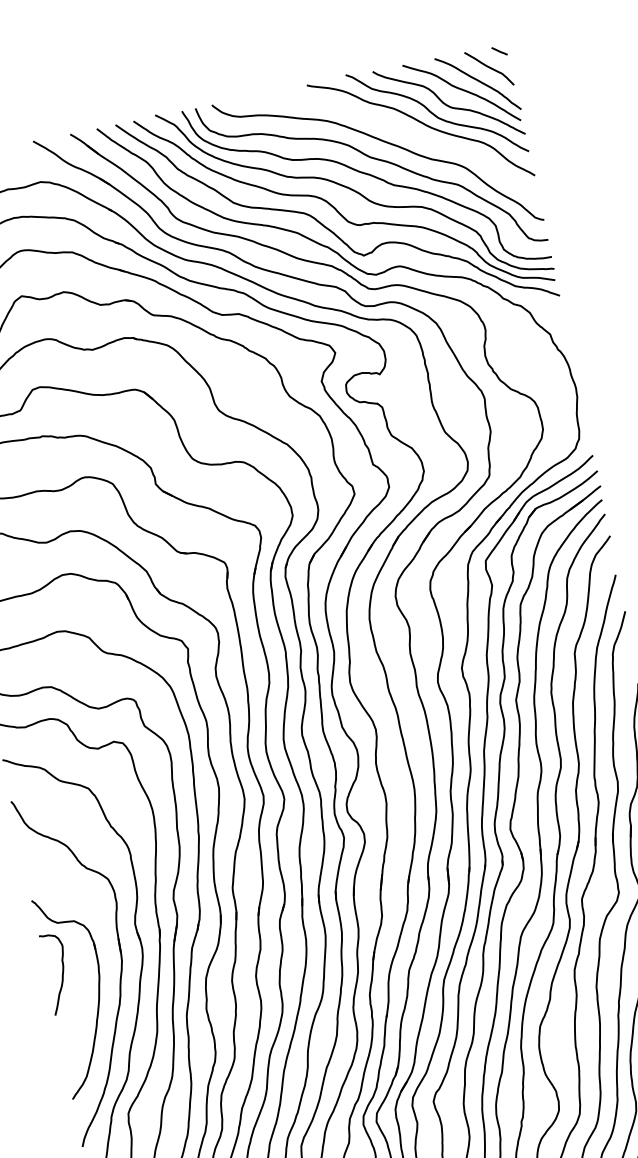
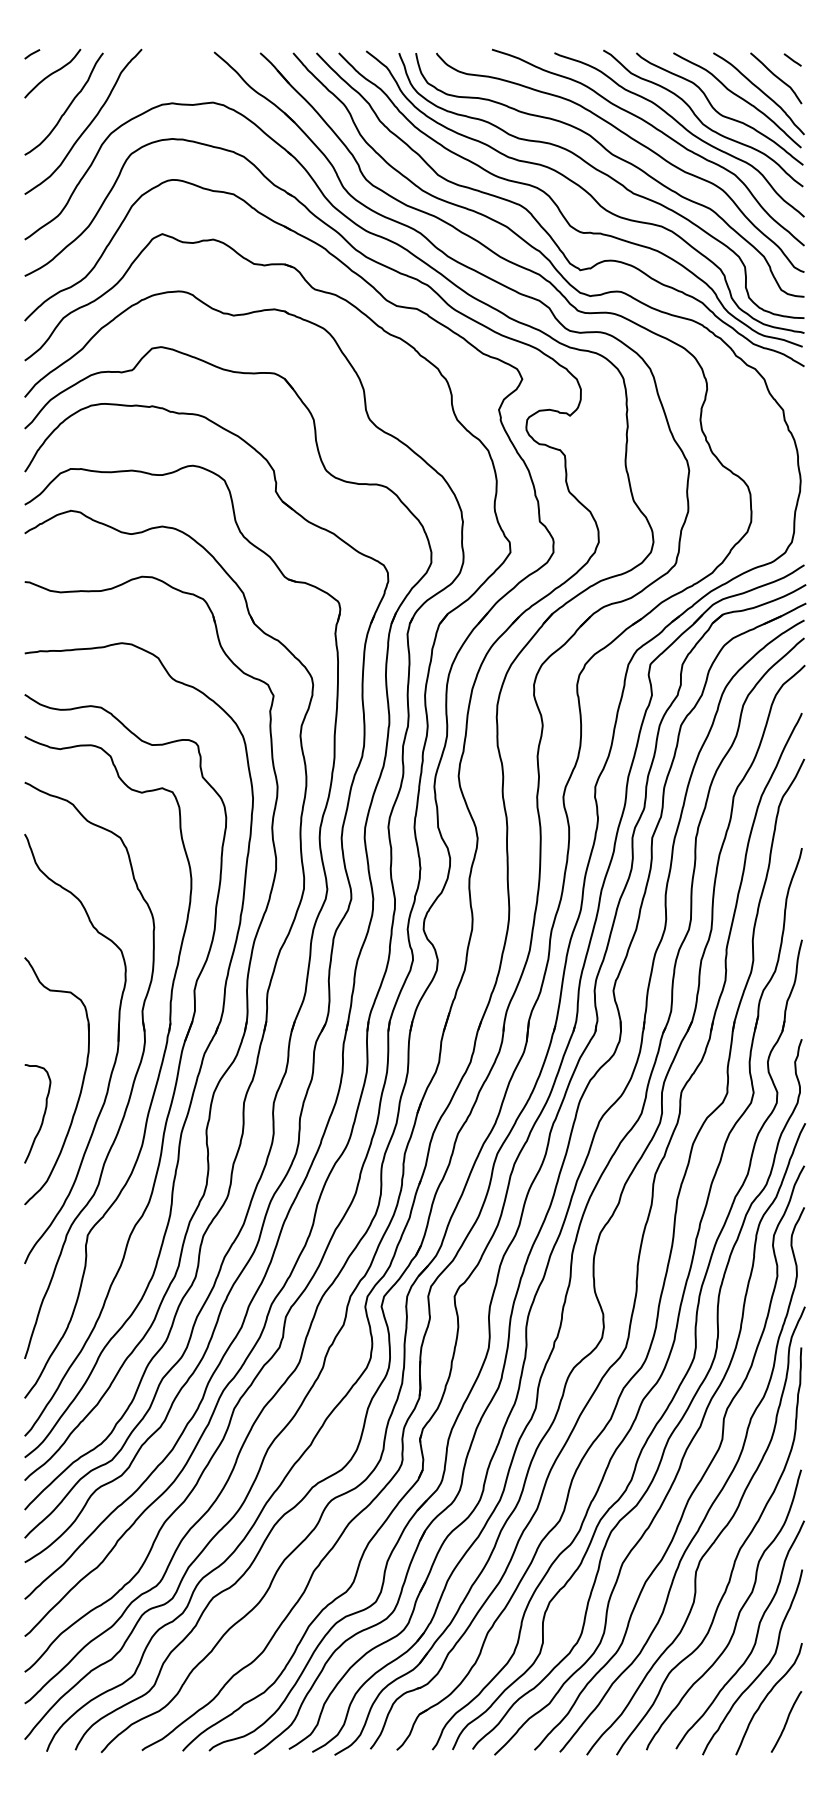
curve: (403, 131) -> (658, 131), added
curve: (61, 974) -> (42, 1116), moved

